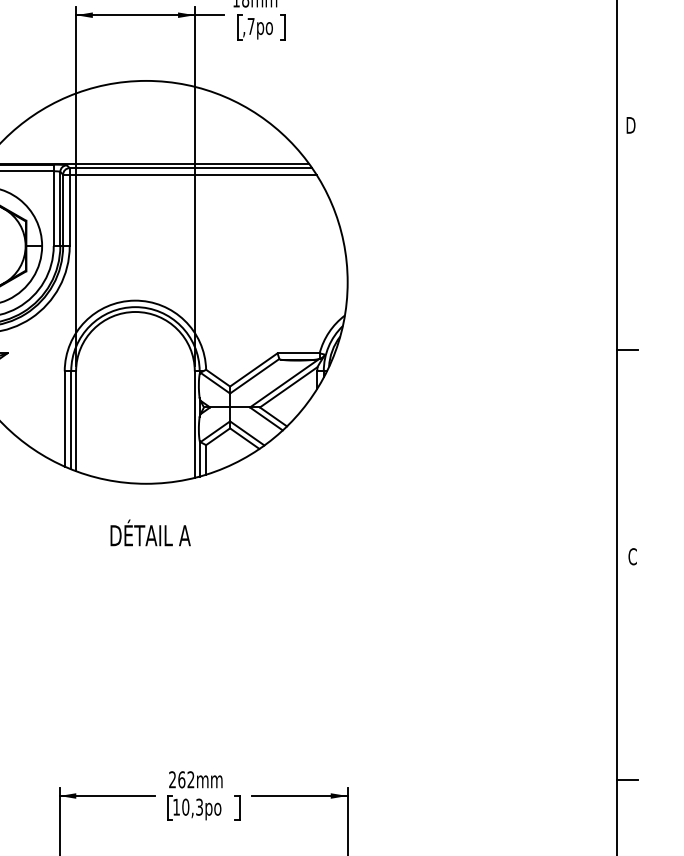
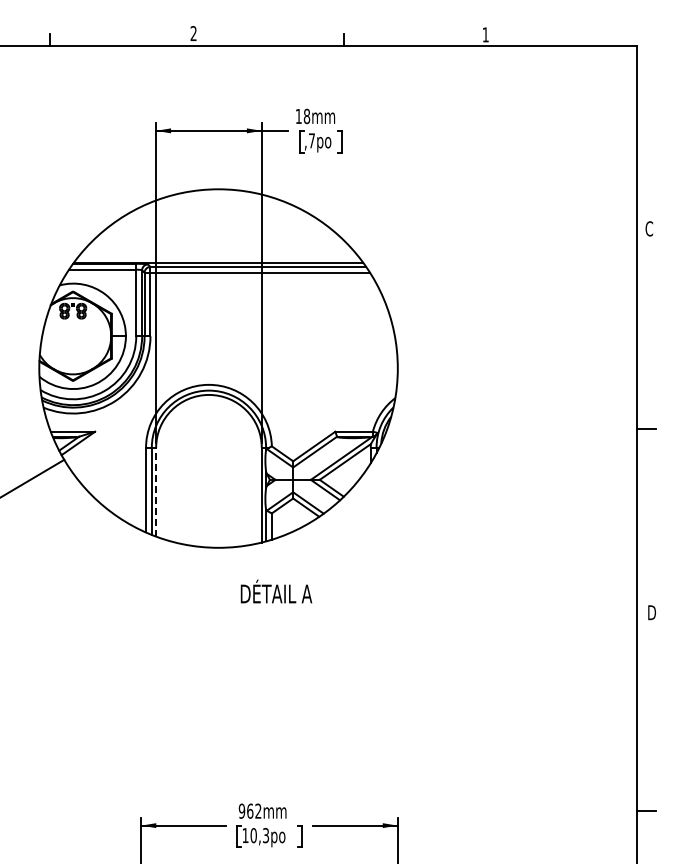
text: (630, 124) -> (649, 228), D -> C
line: (76, 420) -> (156, 491), solid -> dashed
text: (150, 532) -> (276, 591), moved
text: (632, 556) -> (651, 612), C -> D
text: (172, 778) -> (241, 810), 262mm -> 962mm

